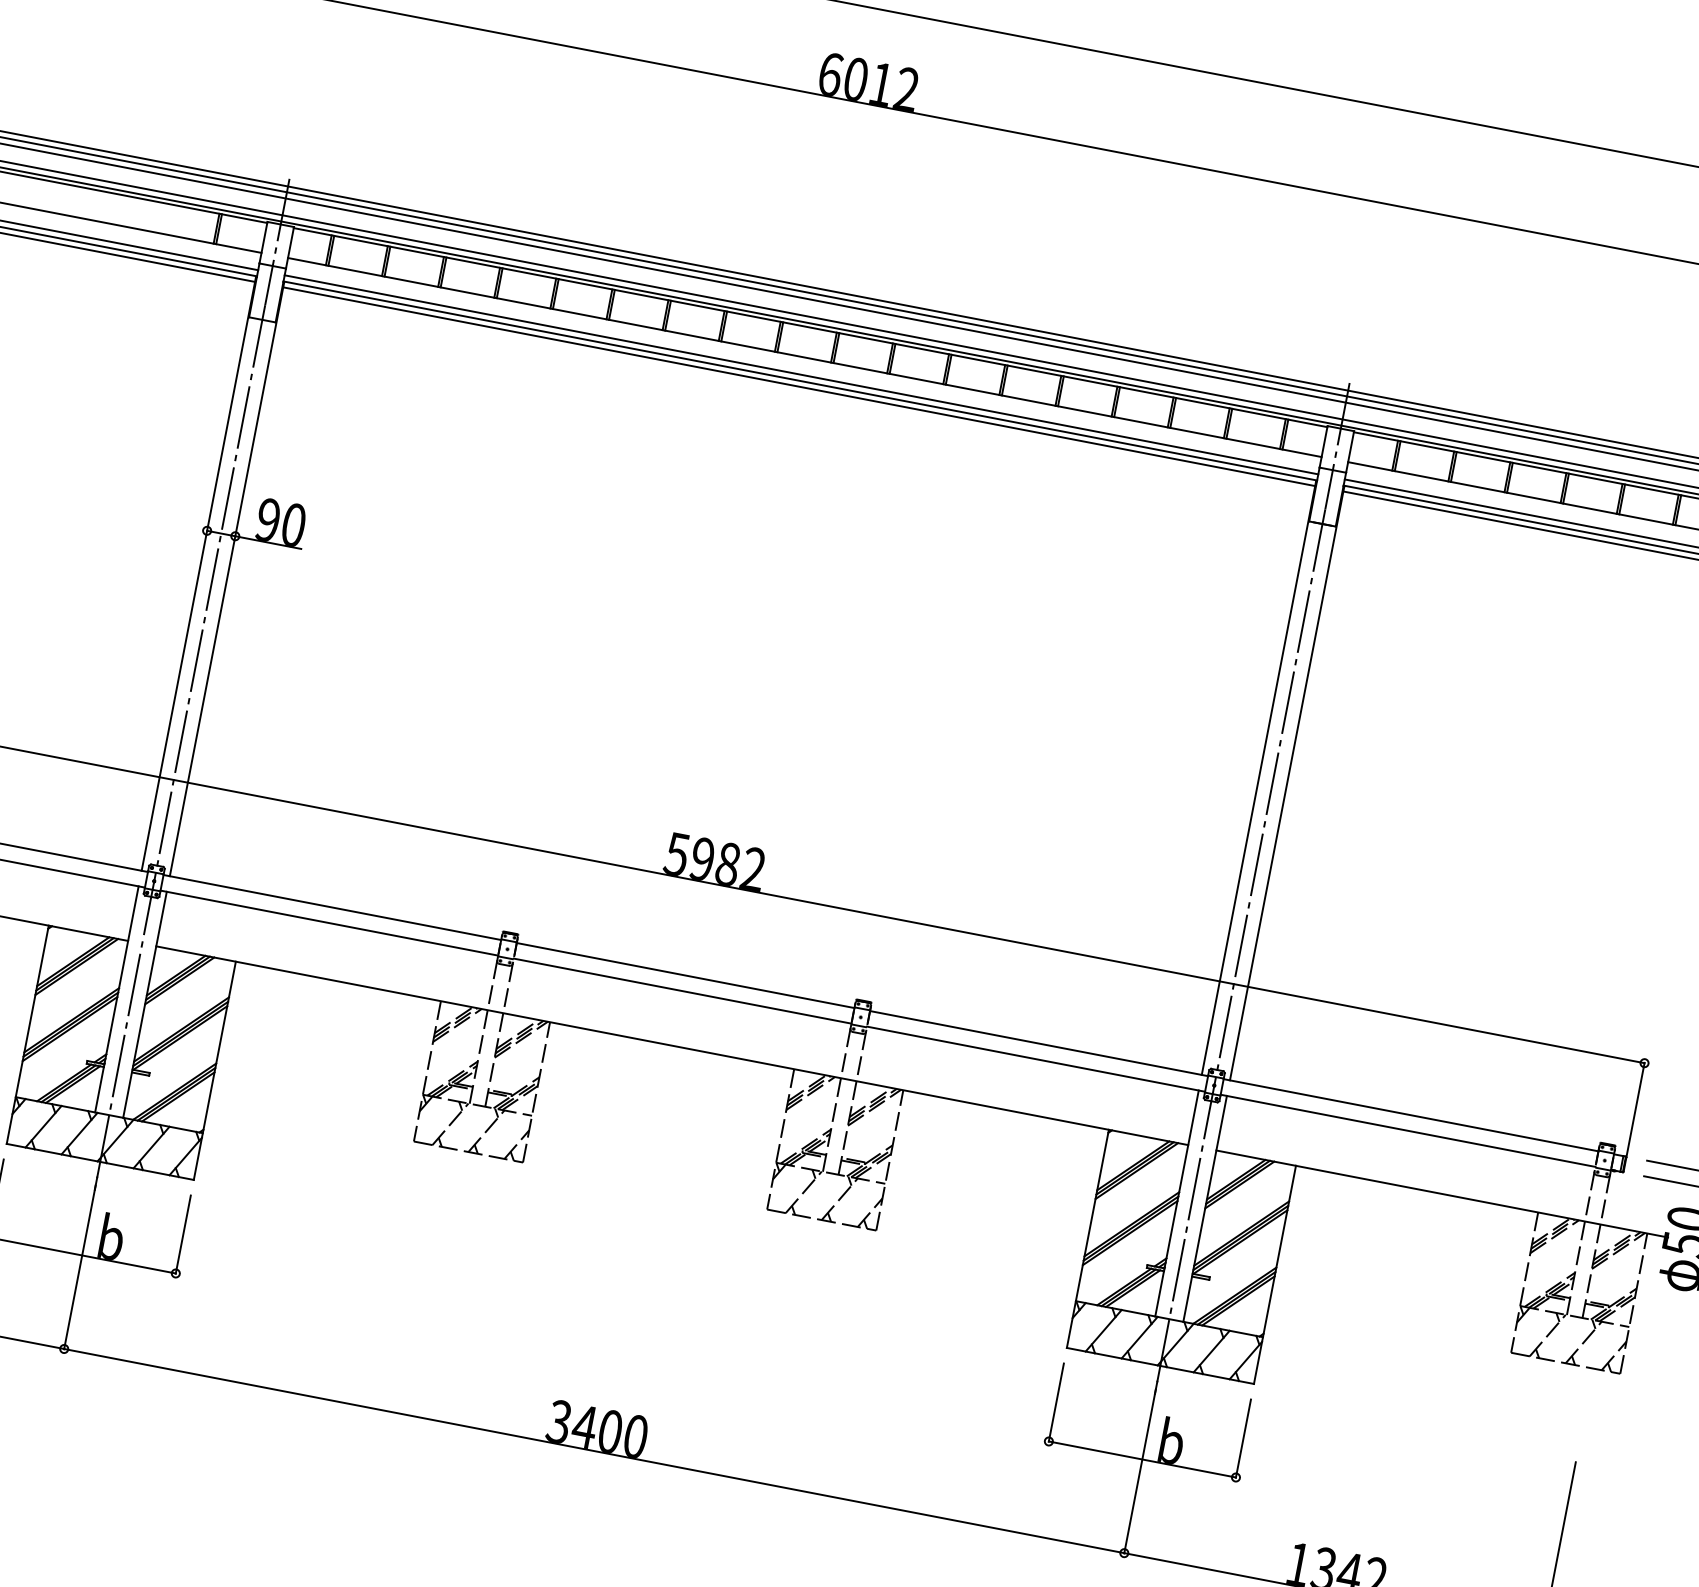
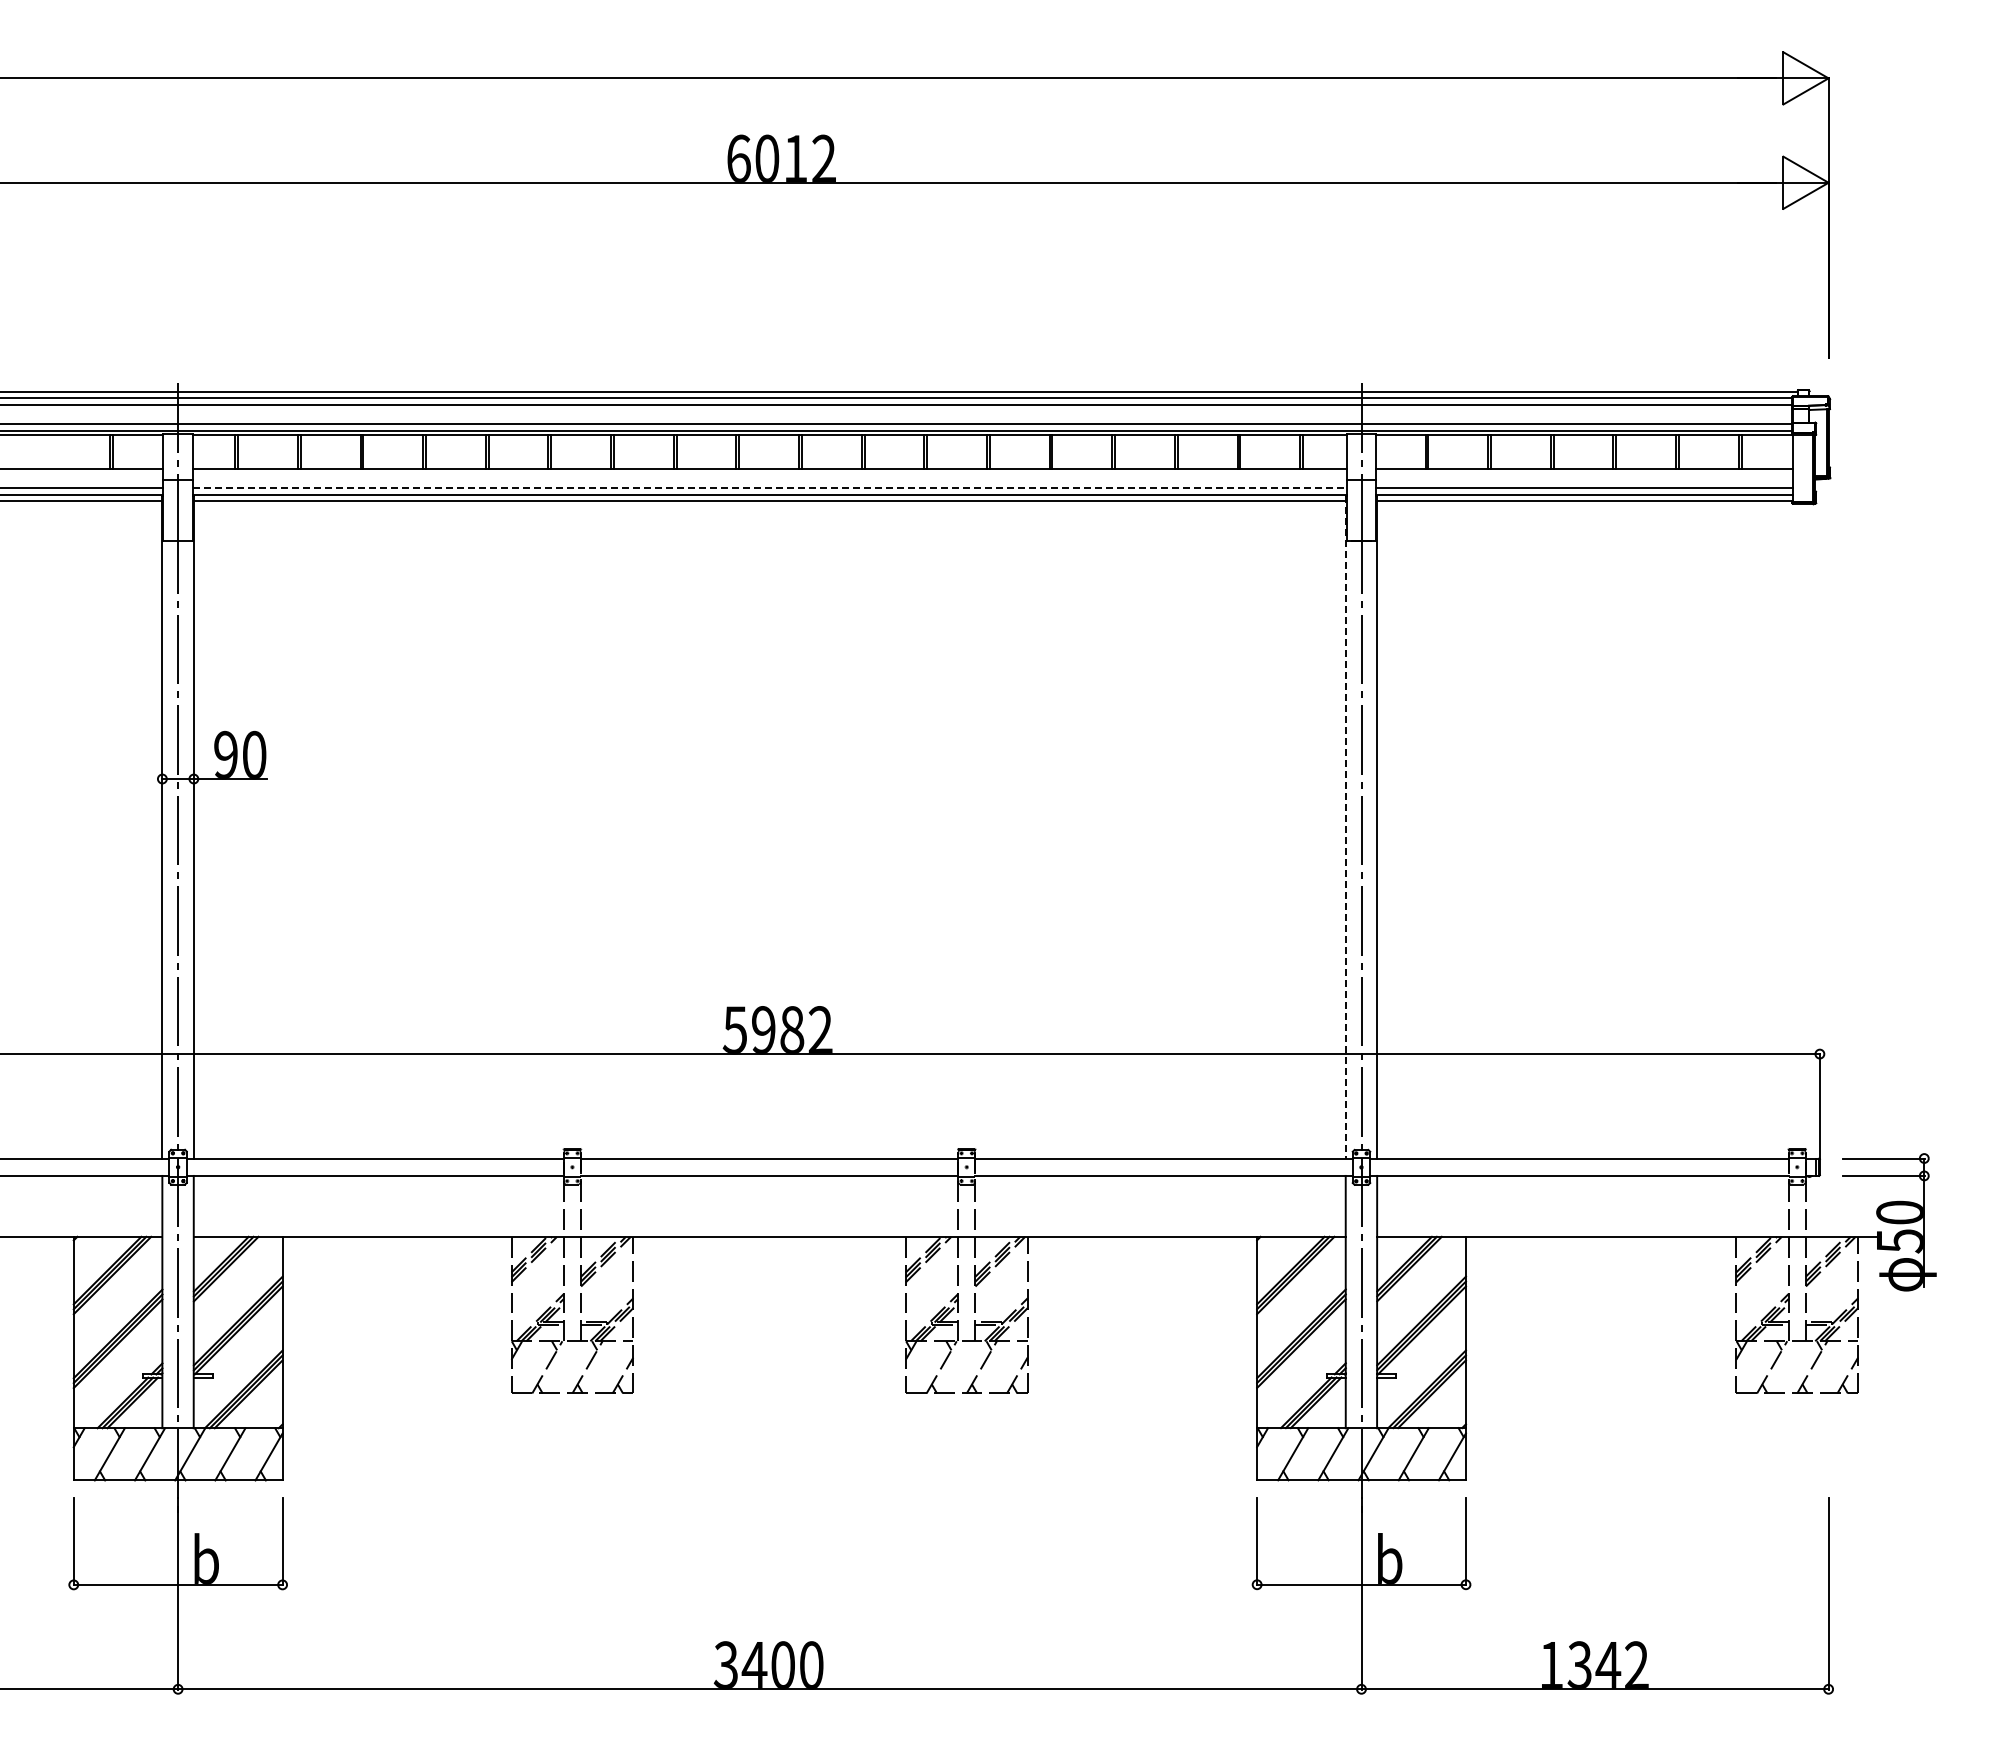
line: (801, 374) -> (769, 487), solid -> dashed
line: (1258, 778) -> (1345, 827), solid -> dashed

